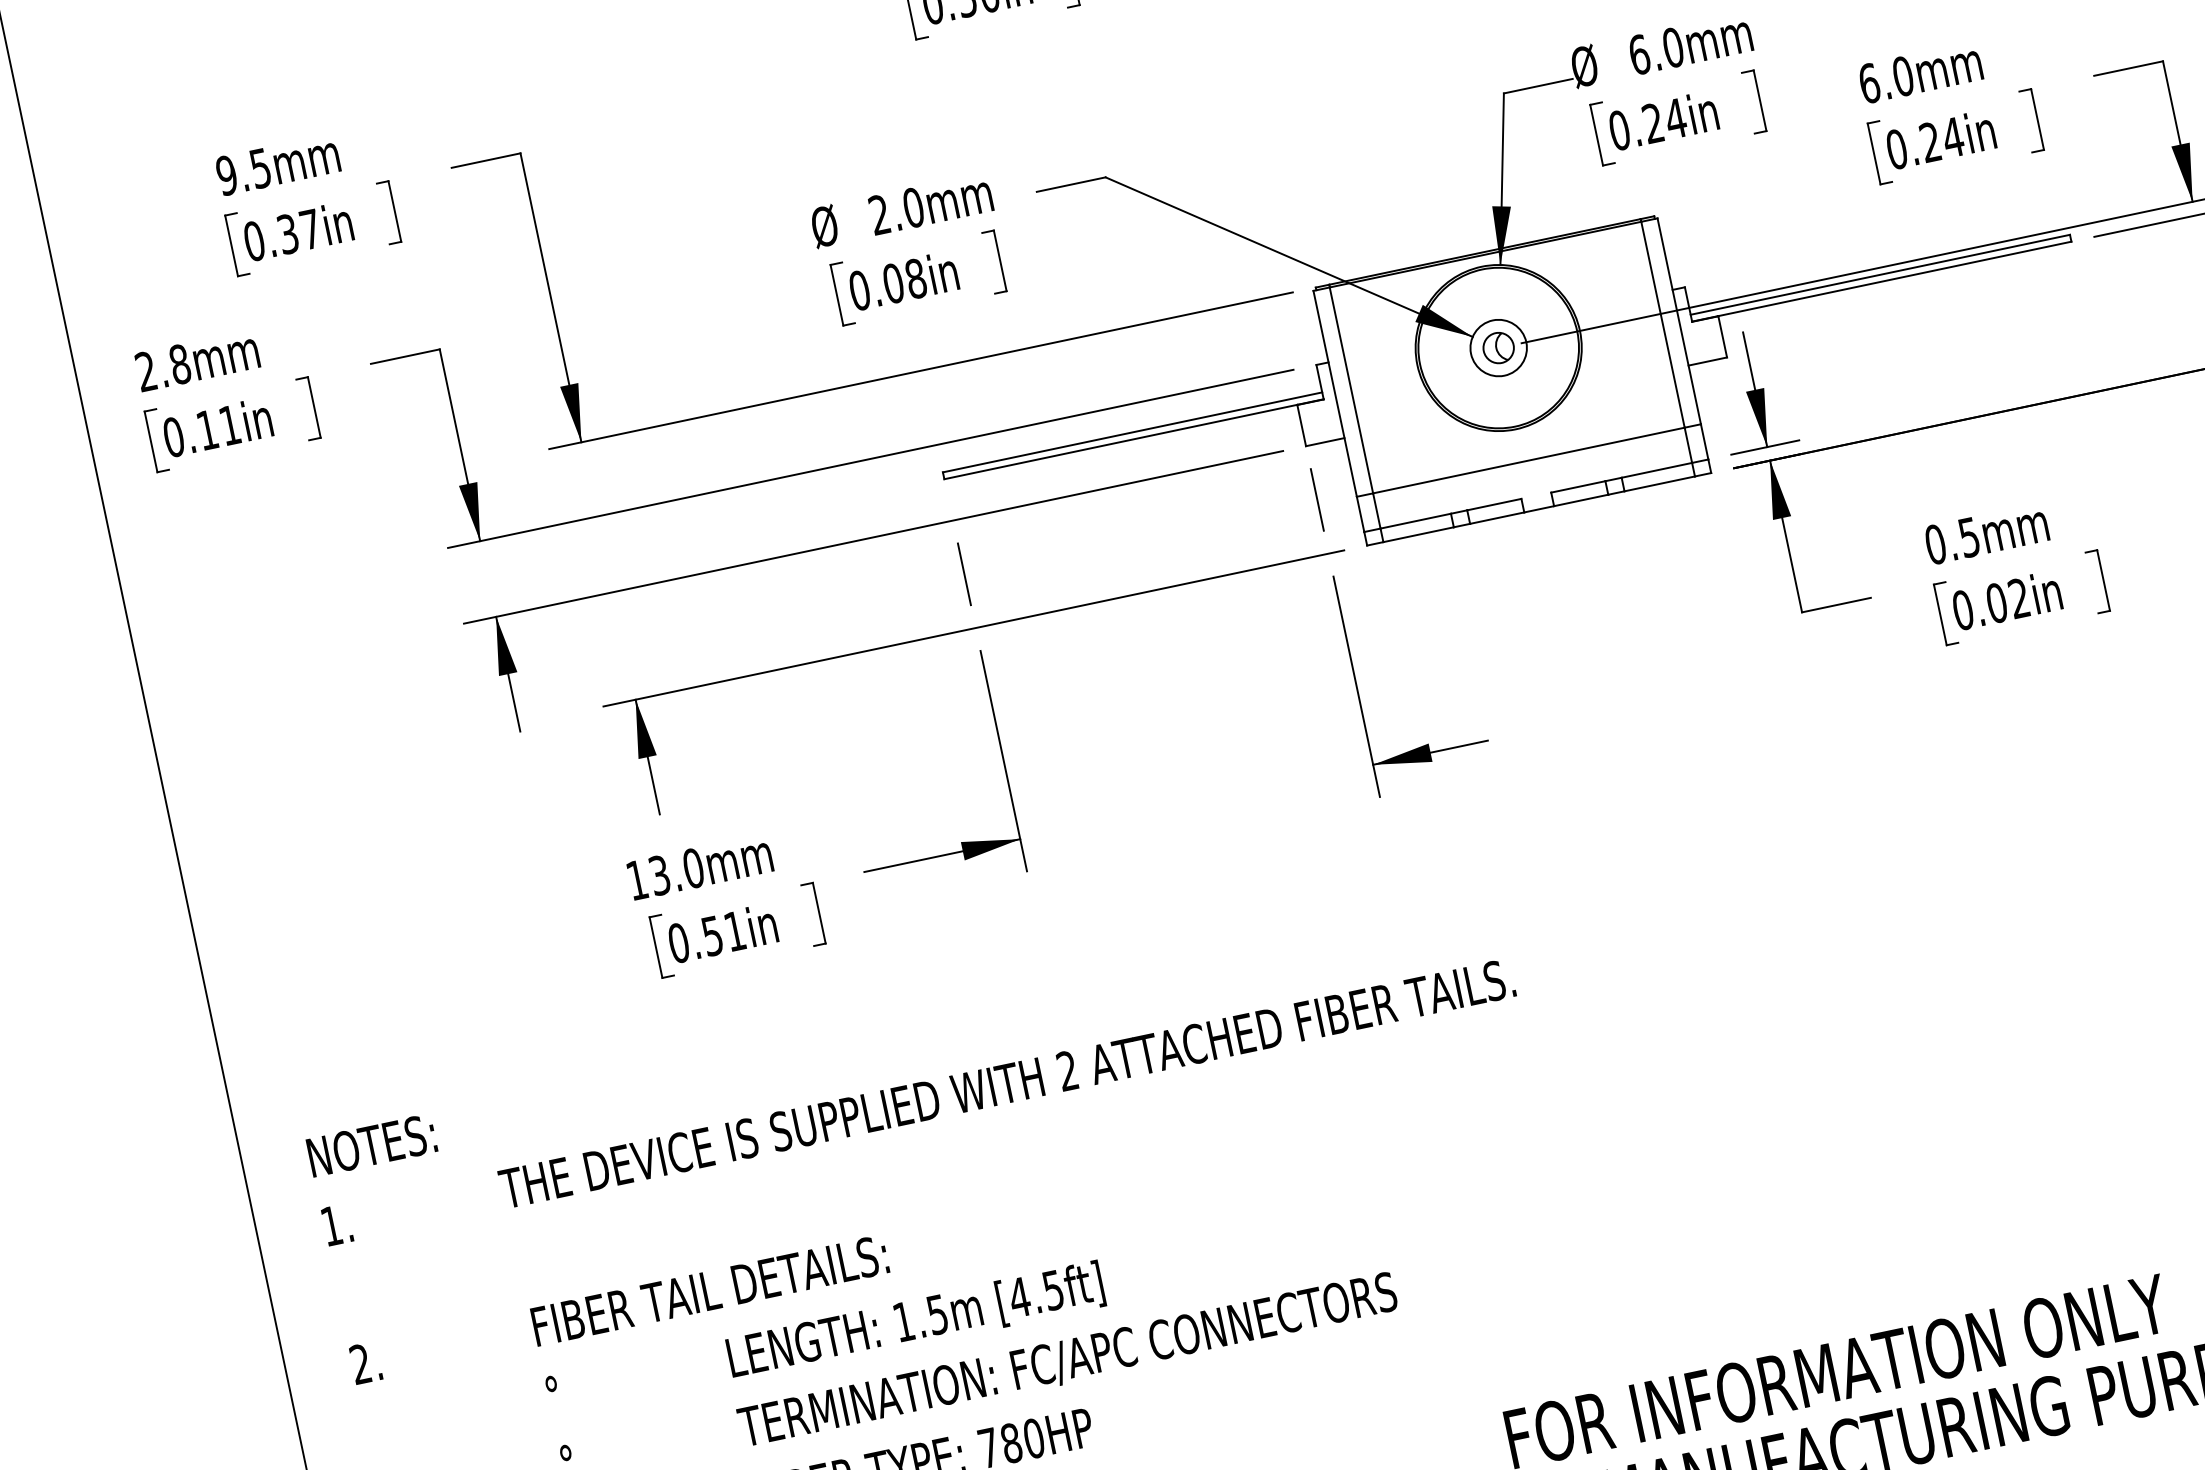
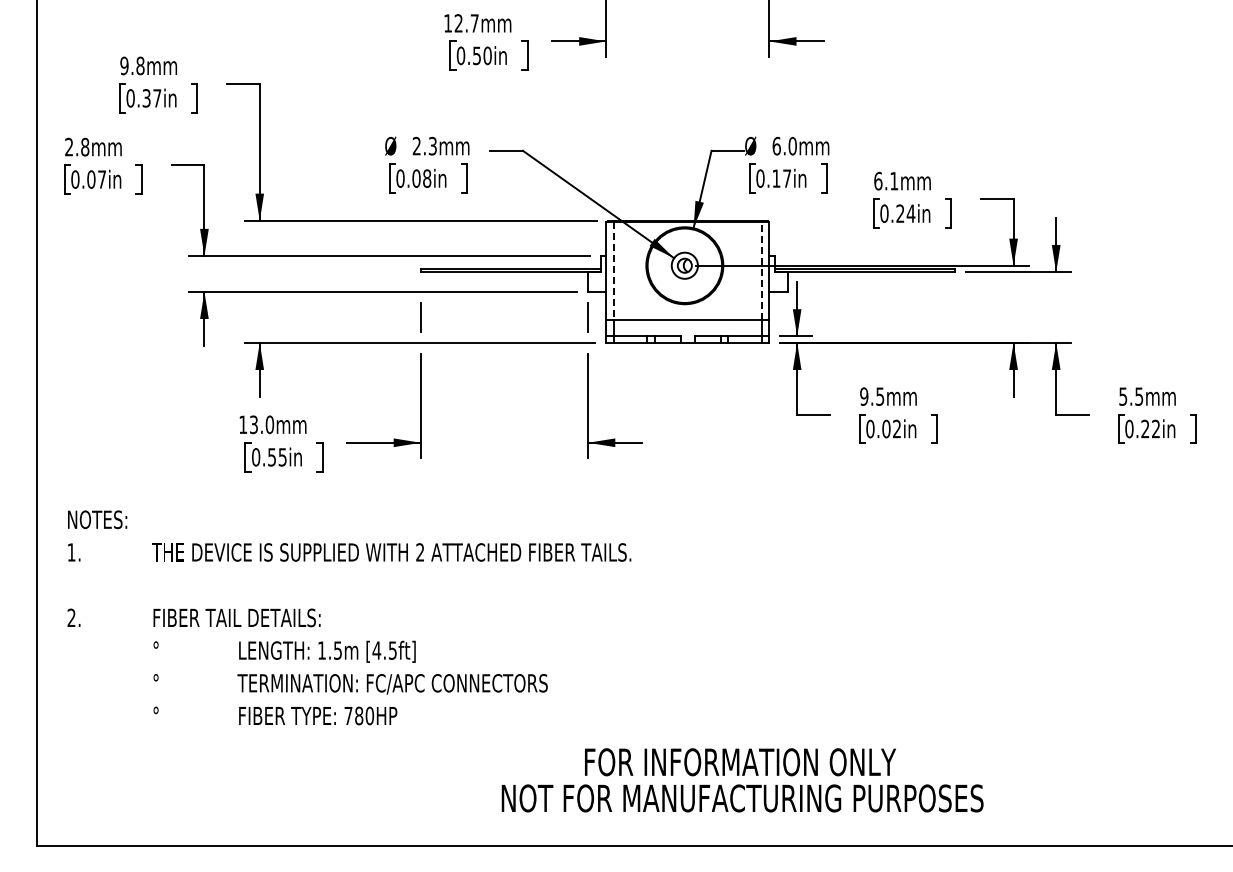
text: (1903, 74) -> (894, 180), 6.0mm -> 6.1mm
text: (1663, 120) -> (781, 178), 0.24in -> 0.17in
text: (260, 167) -> (140, 65), 9.5mm -> 9.8mm
text: (912, 208) -> (432, 146), 2.0mm -> 2.3mm
line: (1662, 323) -> (761, 270), solid -> dashed
line: (1352, 389) -> (614, 270), solid -> dashed
text: (218, 427) -> (96, 179), 0.11in -> 0.07in
text: (1936, 544) -> (864, 396), 0.5mm -> 9.5mm
text: (734, 931) -> (282, 457), 0.51in -> 0.55in

